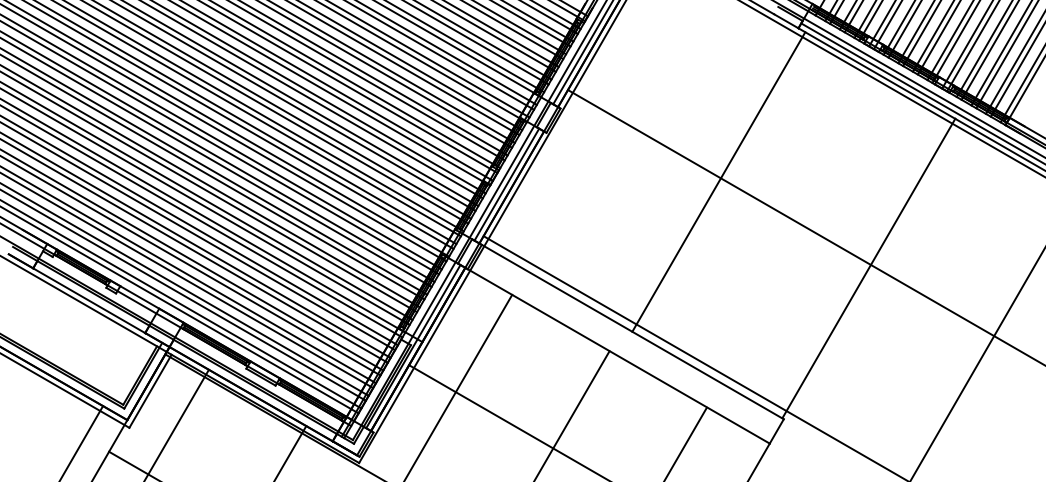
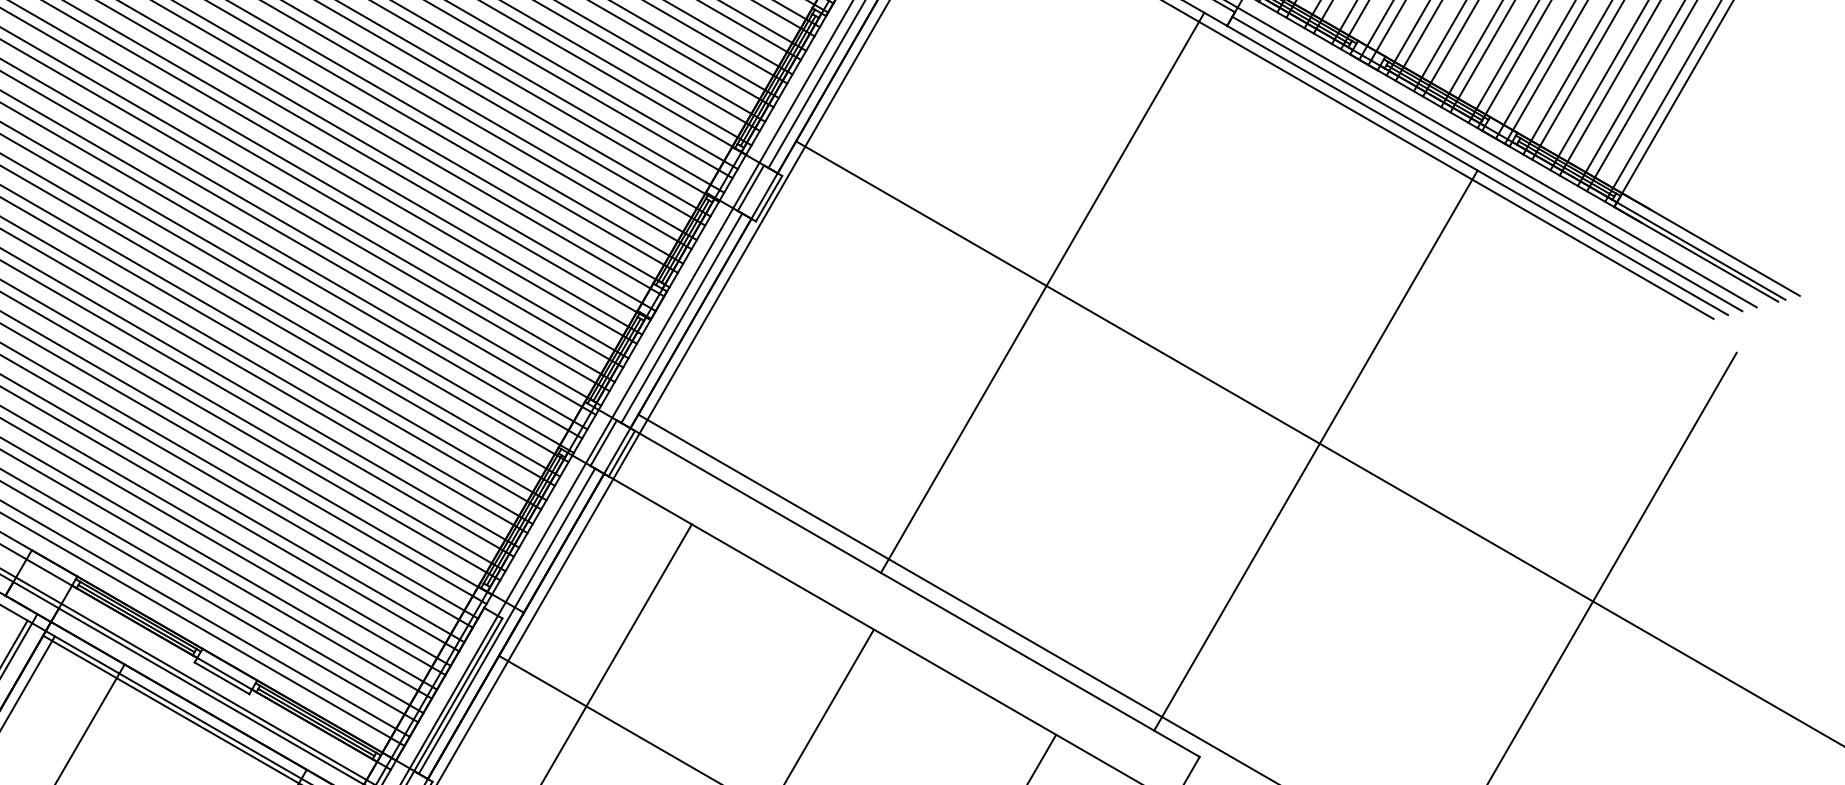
line: (718, 181) -> (1042, 291), moved
line: (868, 268) -> (1315, 450), moved

